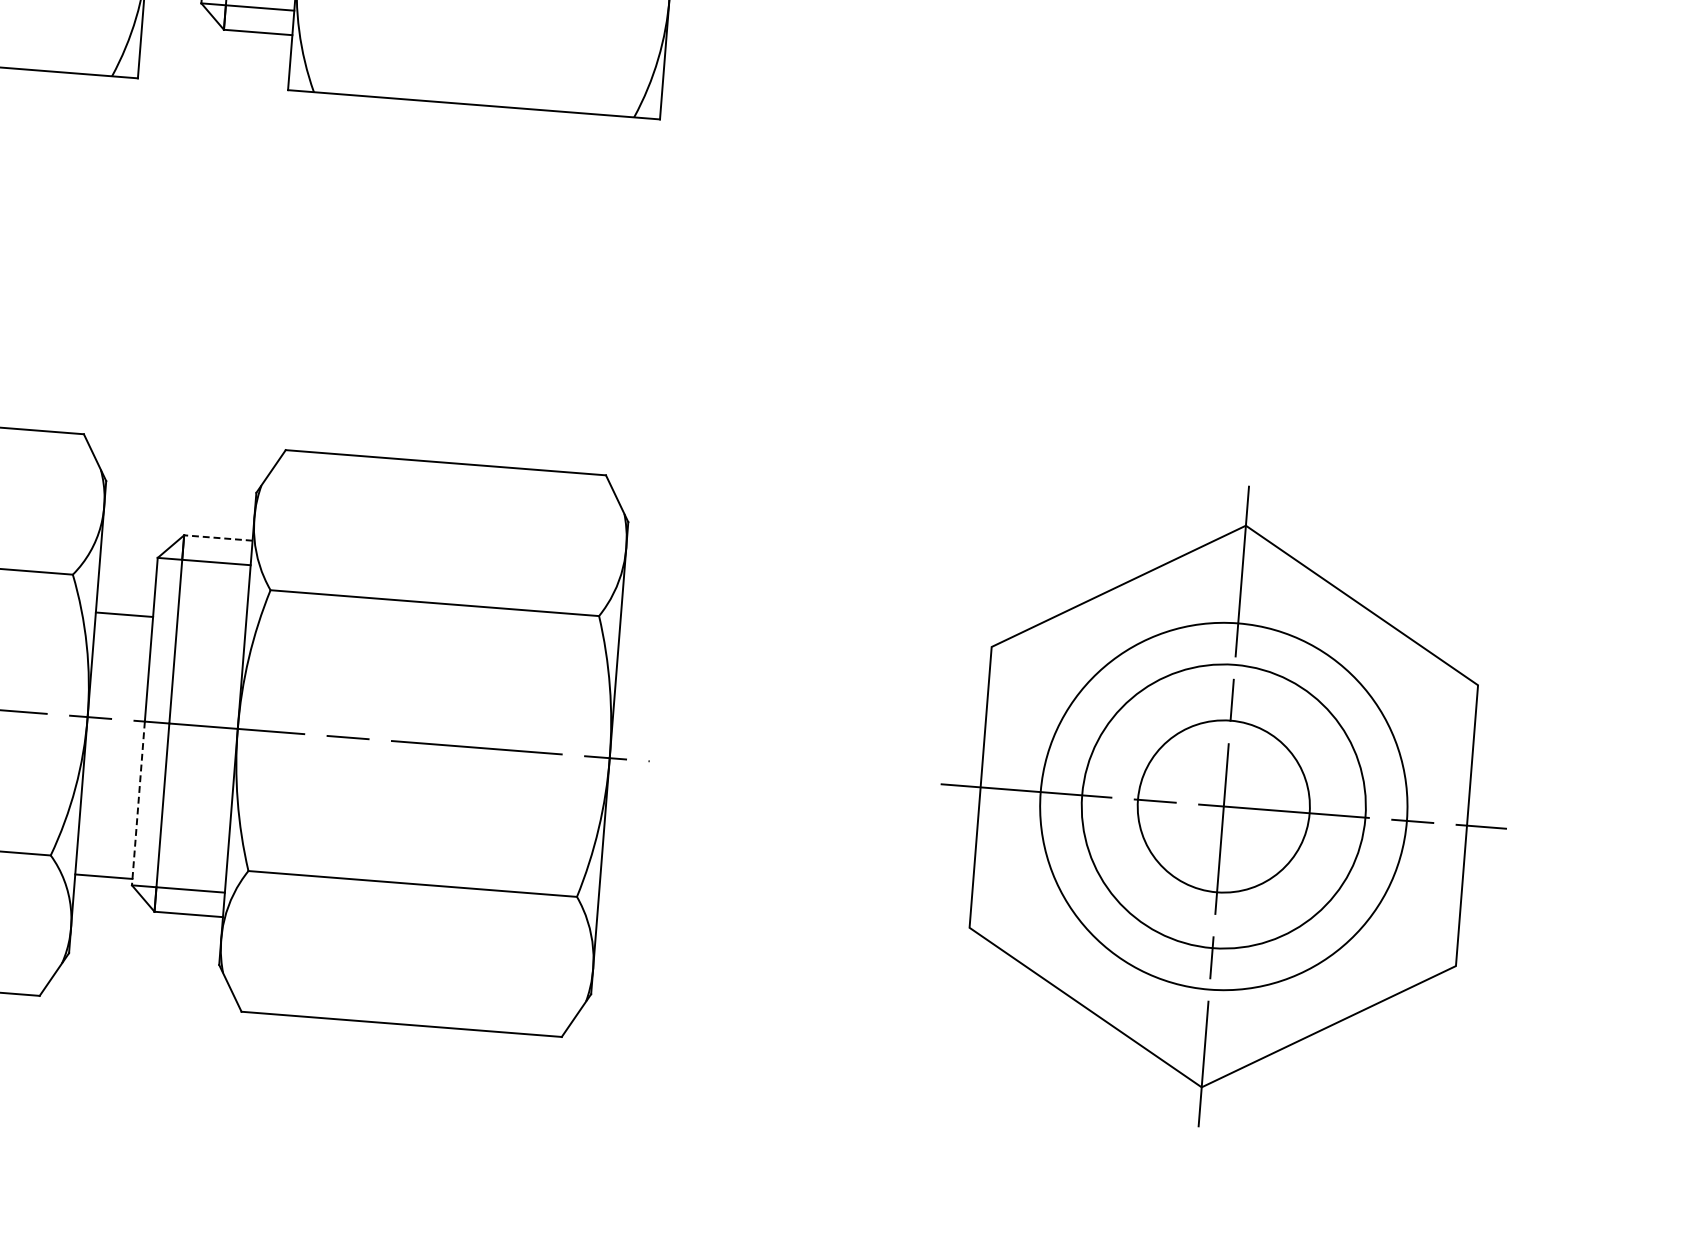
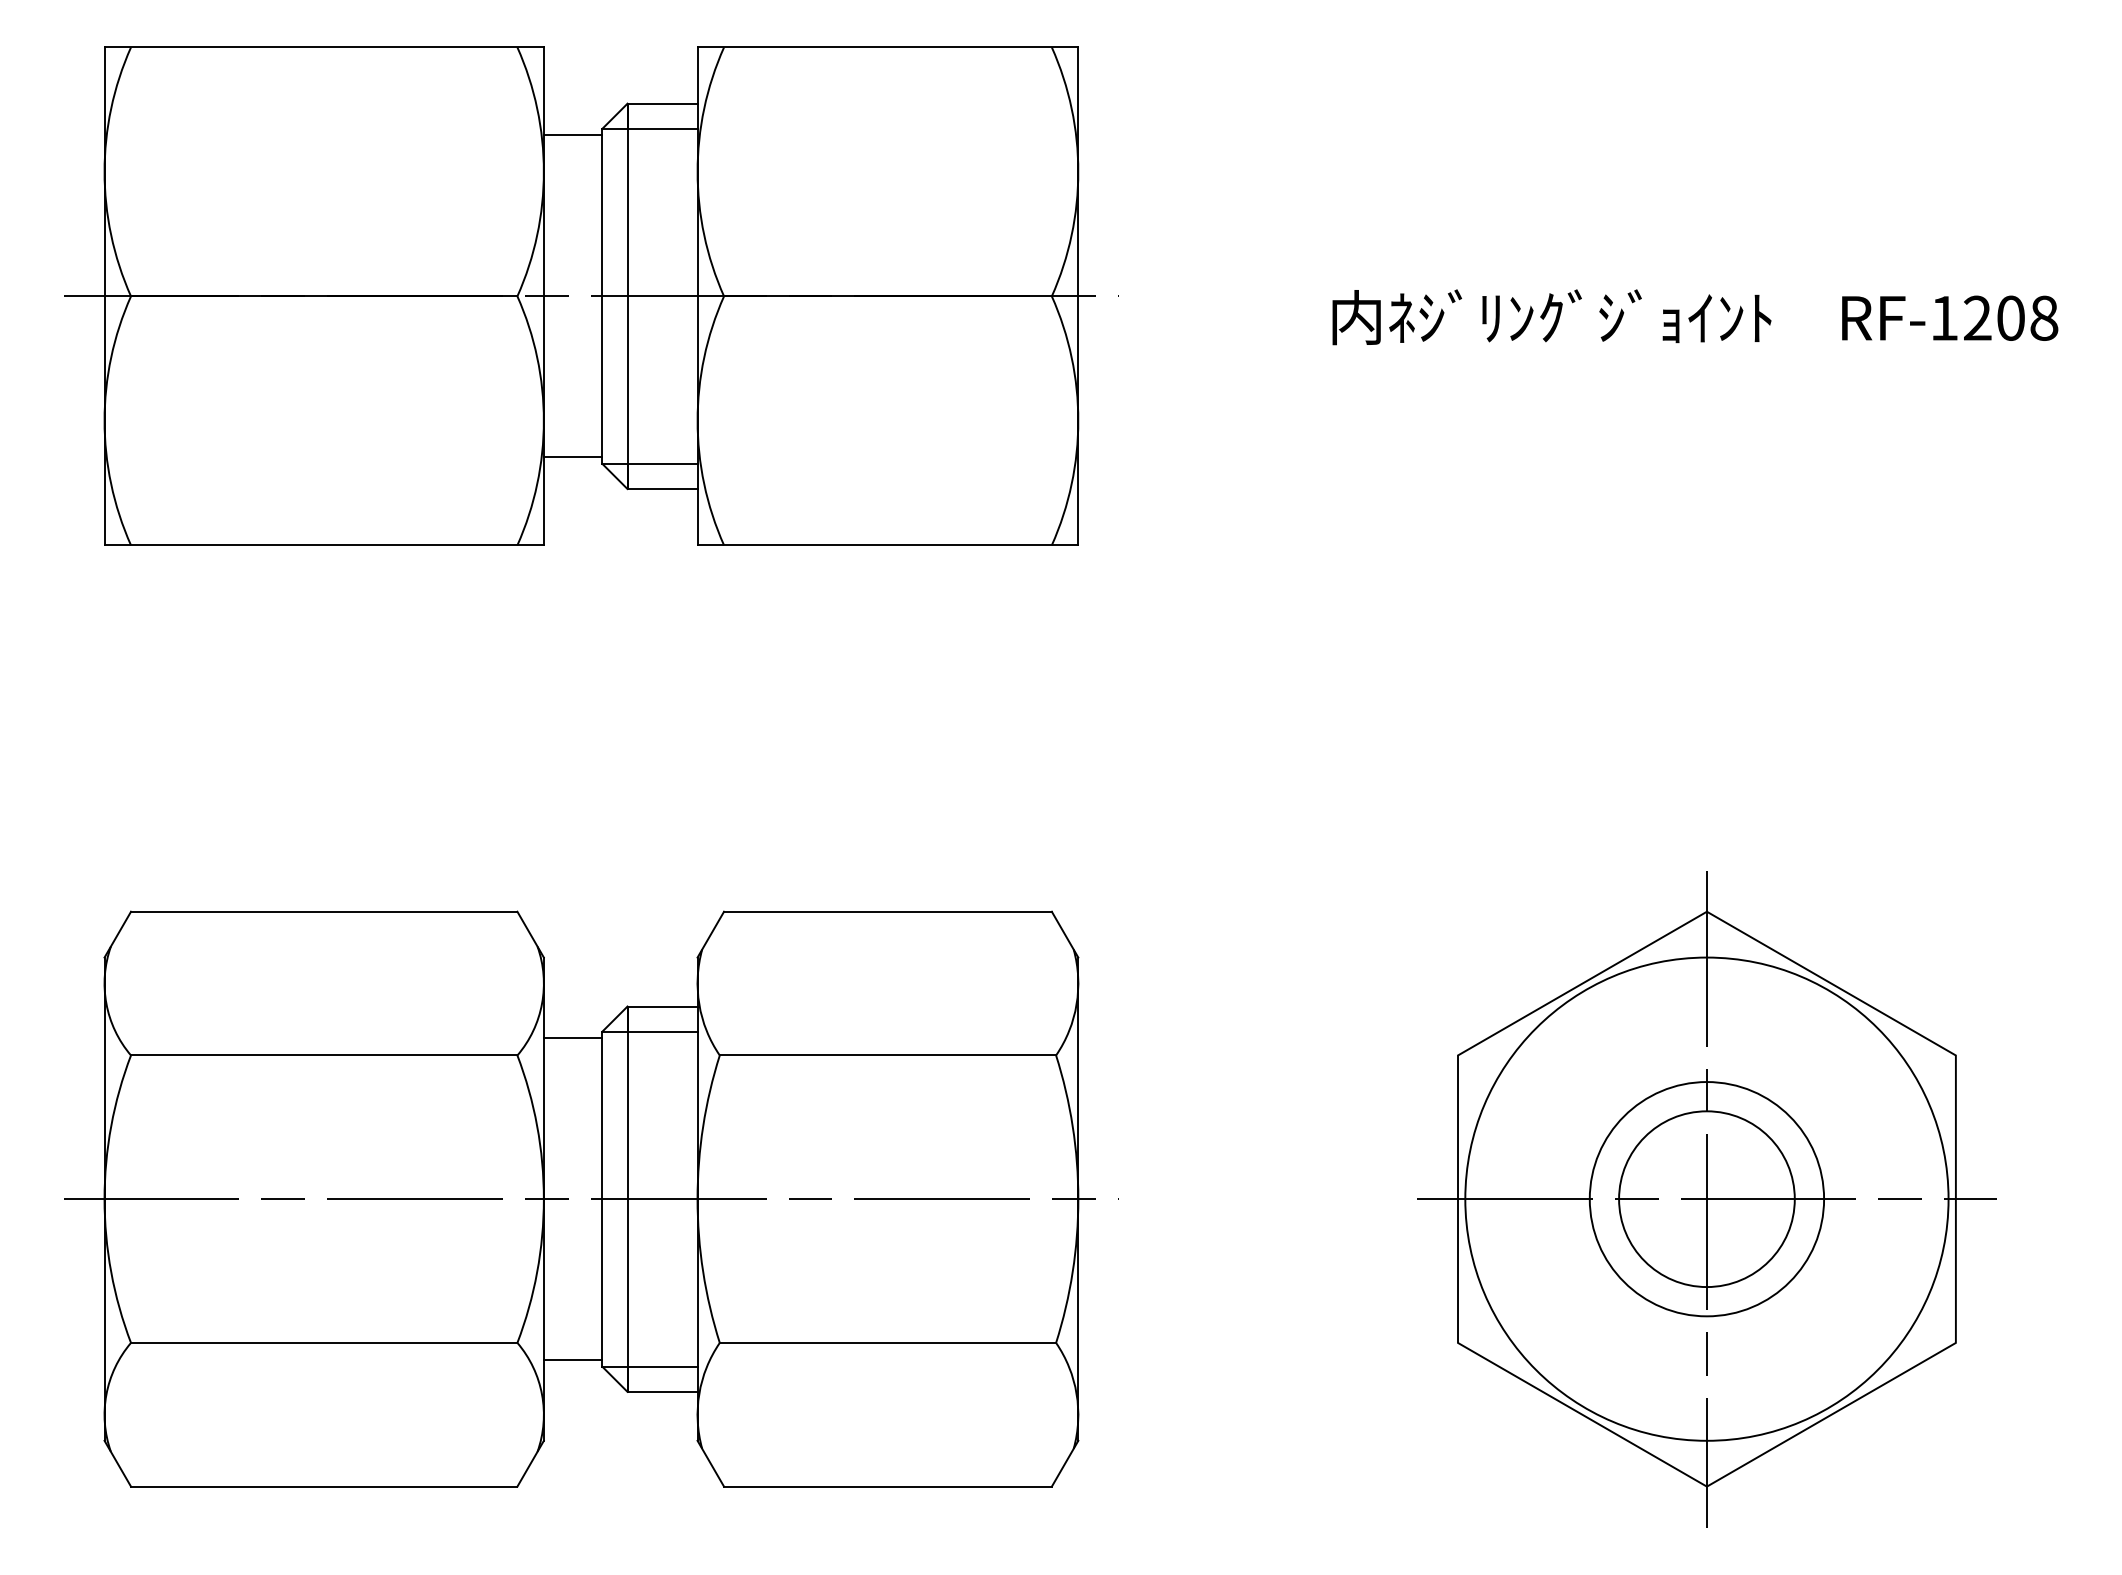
line: (218, 537) -> (662, 1006), dashed -> solid
line: (123, 615) -> (572, 1038), moved
line: (138, 802) -> (602, 1282), dashed -> solid
circle: (1223, 805) -> (1706, 1198), size x1.67
circle: (1223, 806) -> (1706, 1199), size x0.62

